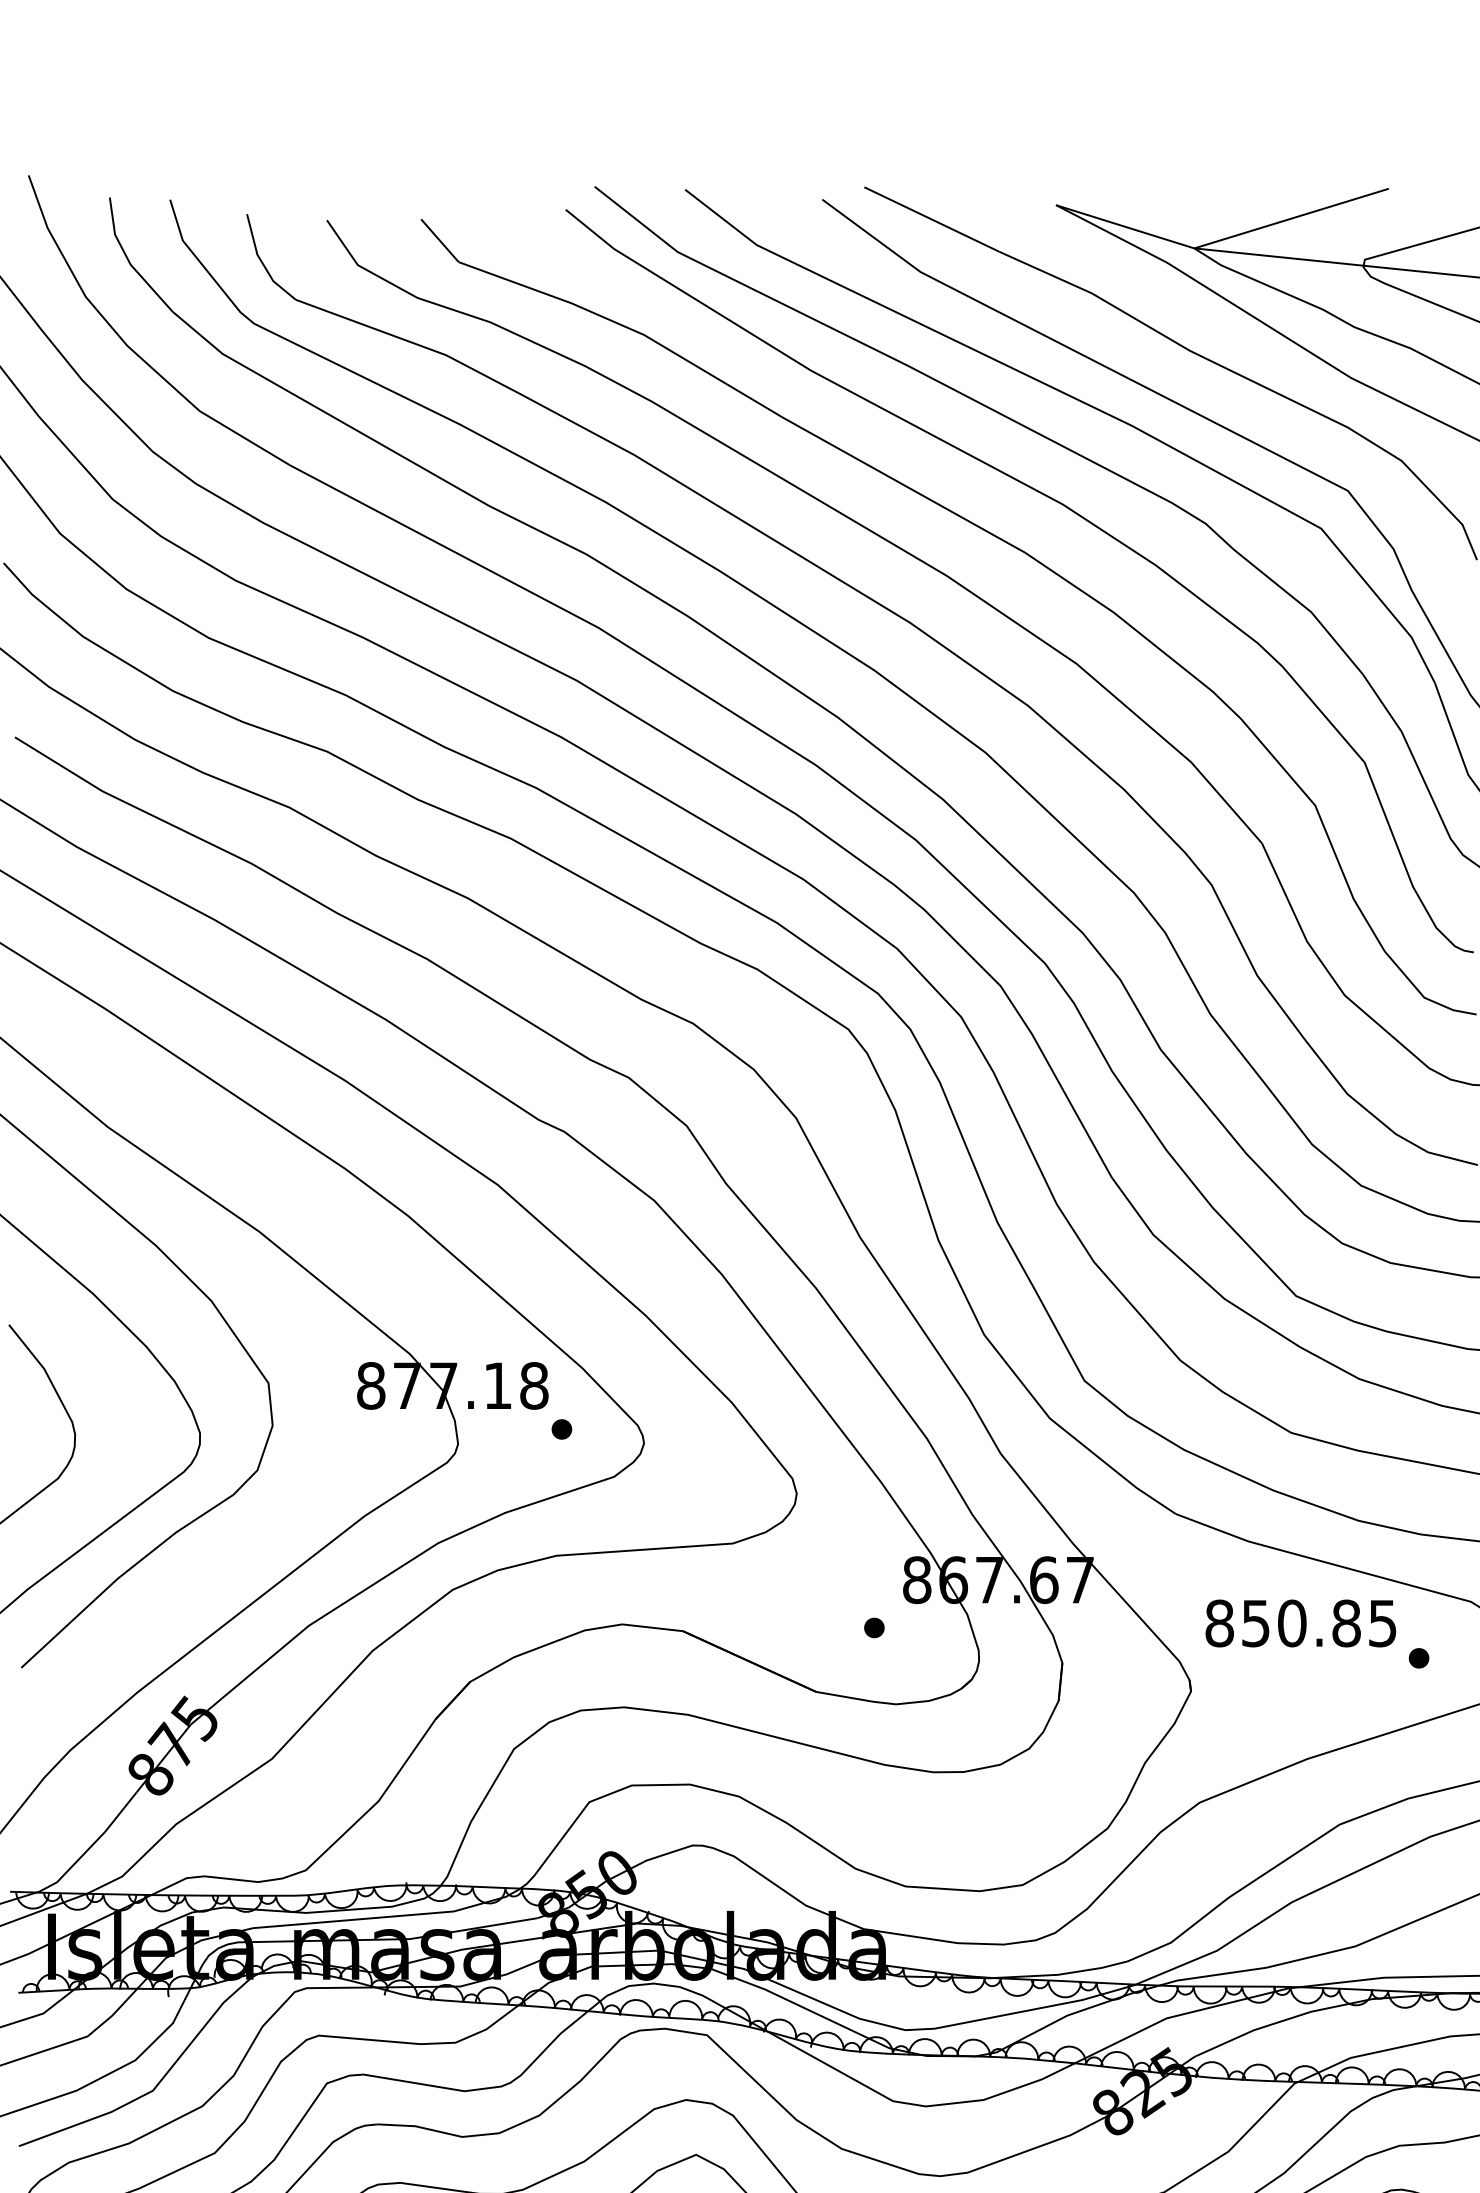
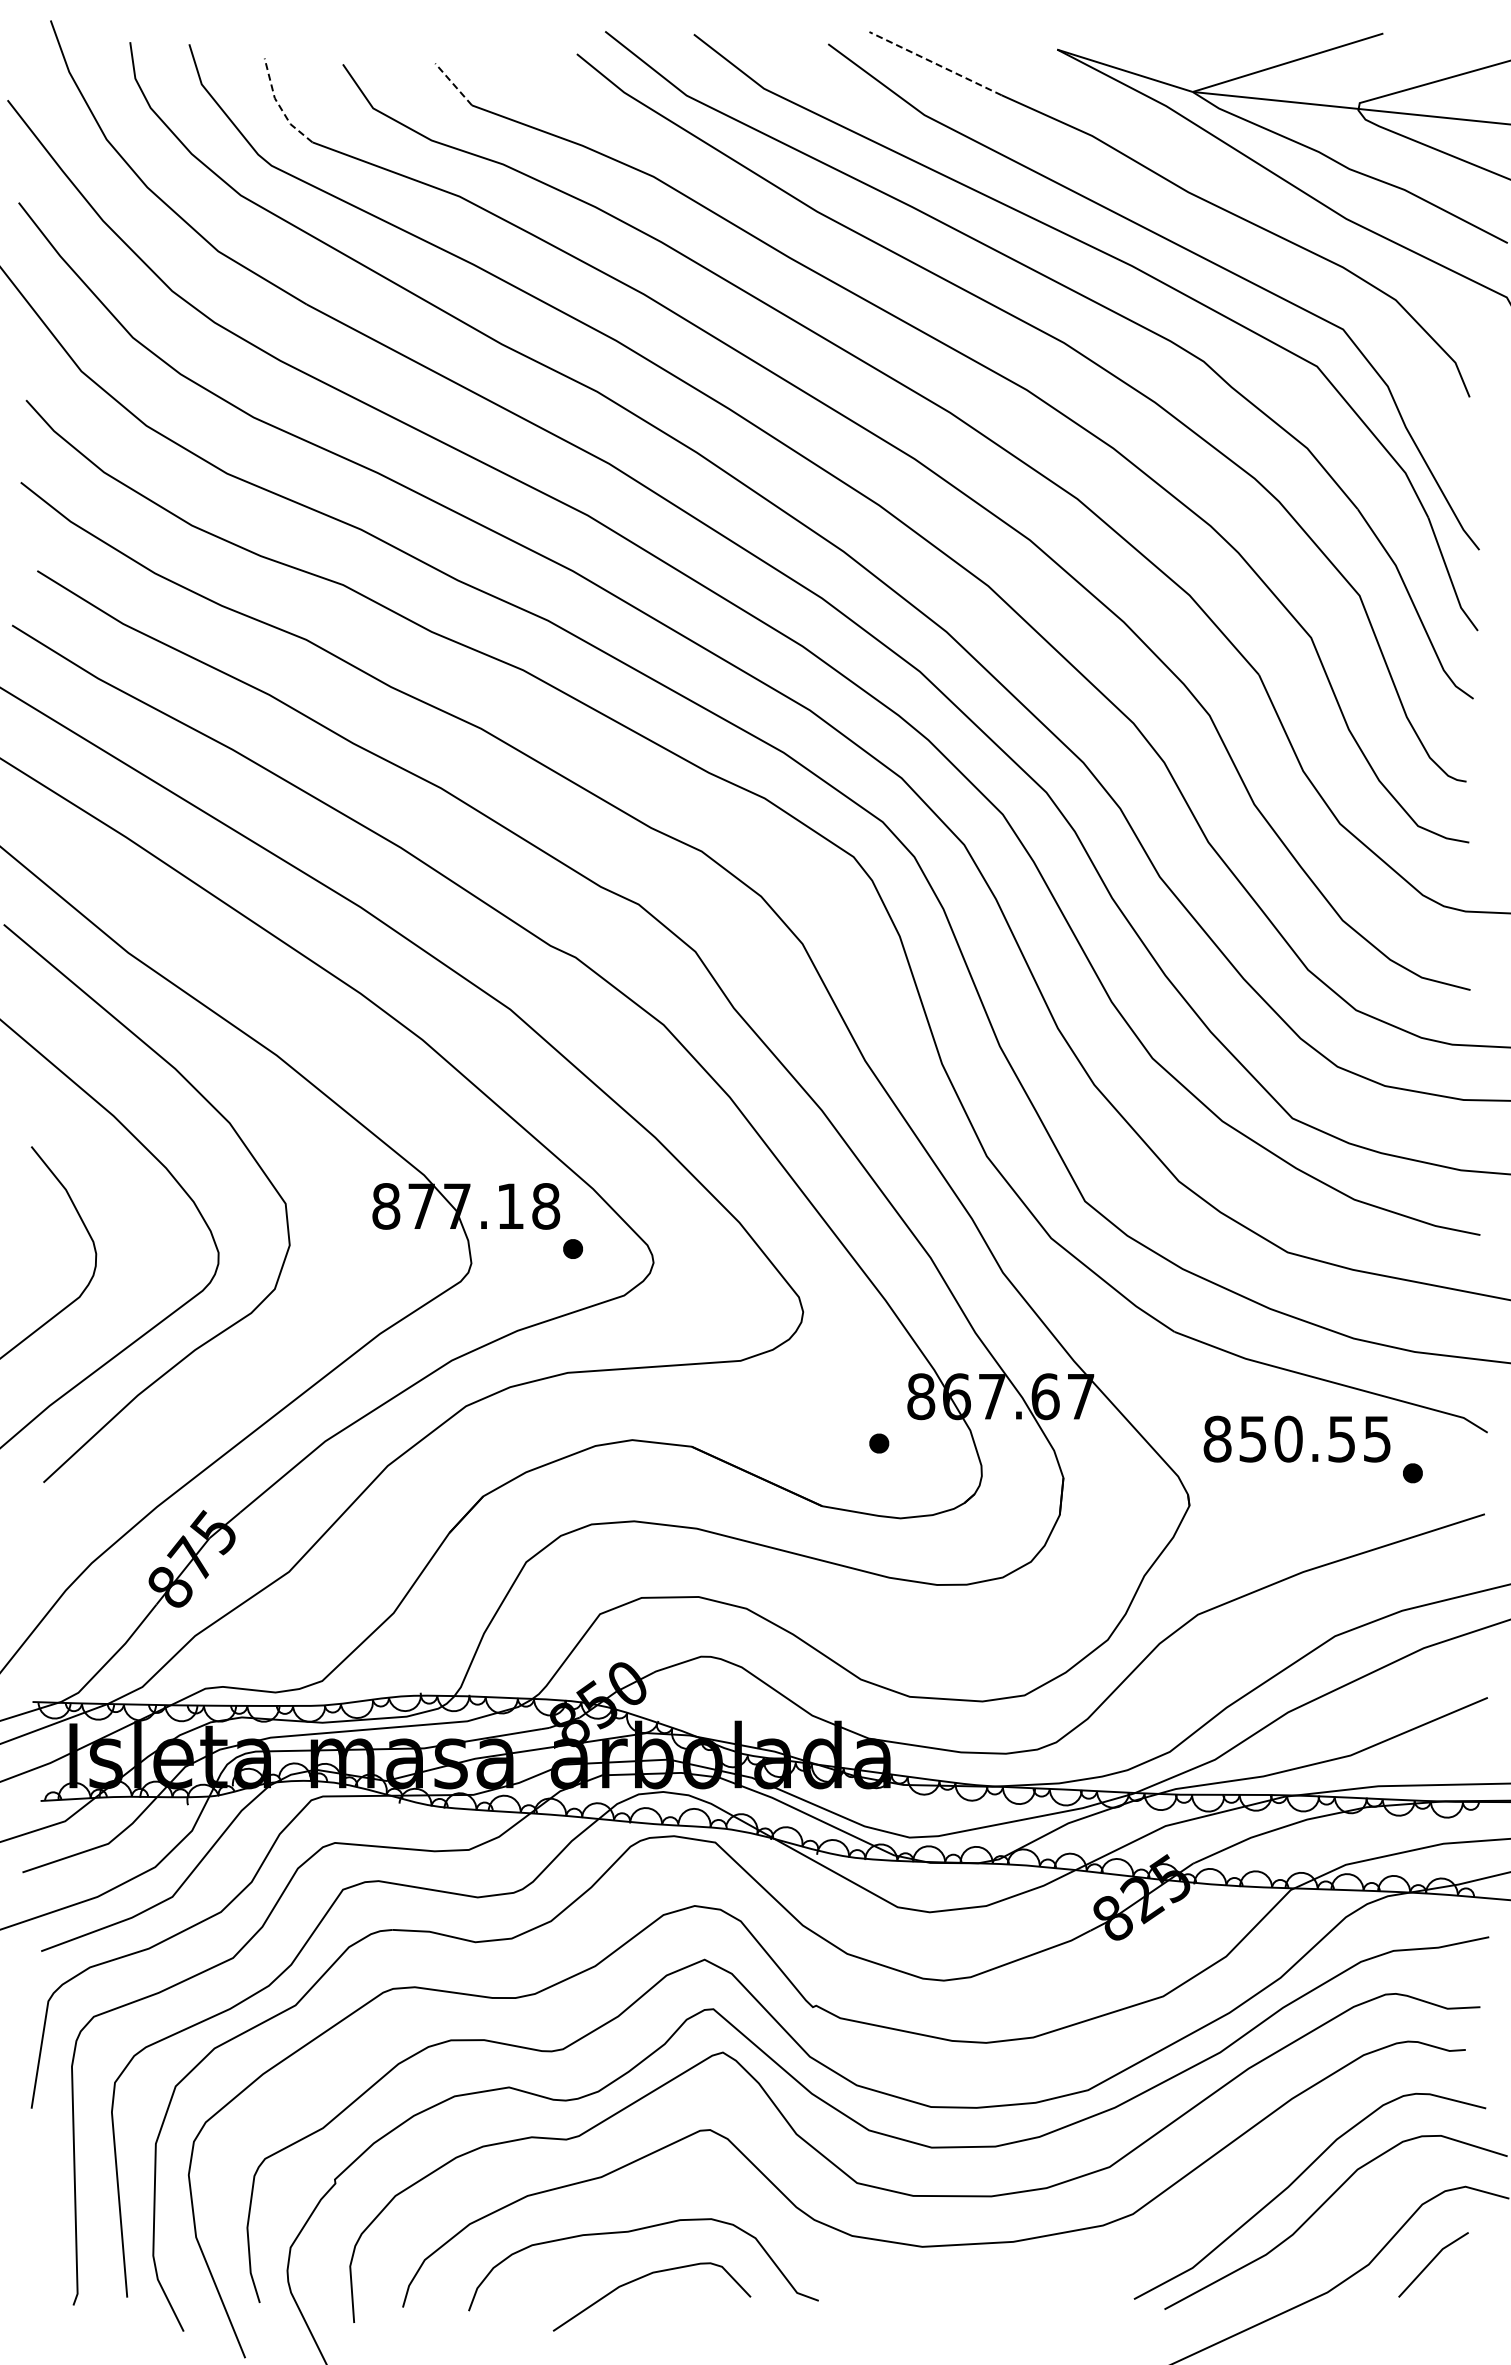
line: (931, 219) -> (935, 63), solid -> dashed
line: (439, 240) -> (453, 84), solid -> dashed
line: (262, 262) -> (279, 105), solid -> dashed
text: (1346, 1622) -> (1341, 1438), 850.85 -> 850.55

